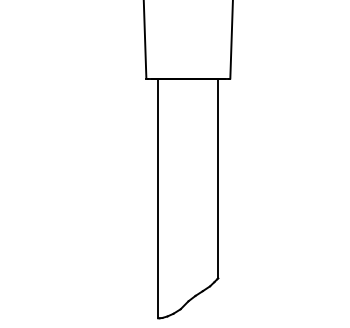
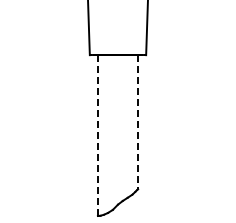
line: (218, 178) -> (138, 122), solid -> dashed
line: (157, 199) -> (97, 136), solid -> dashed

